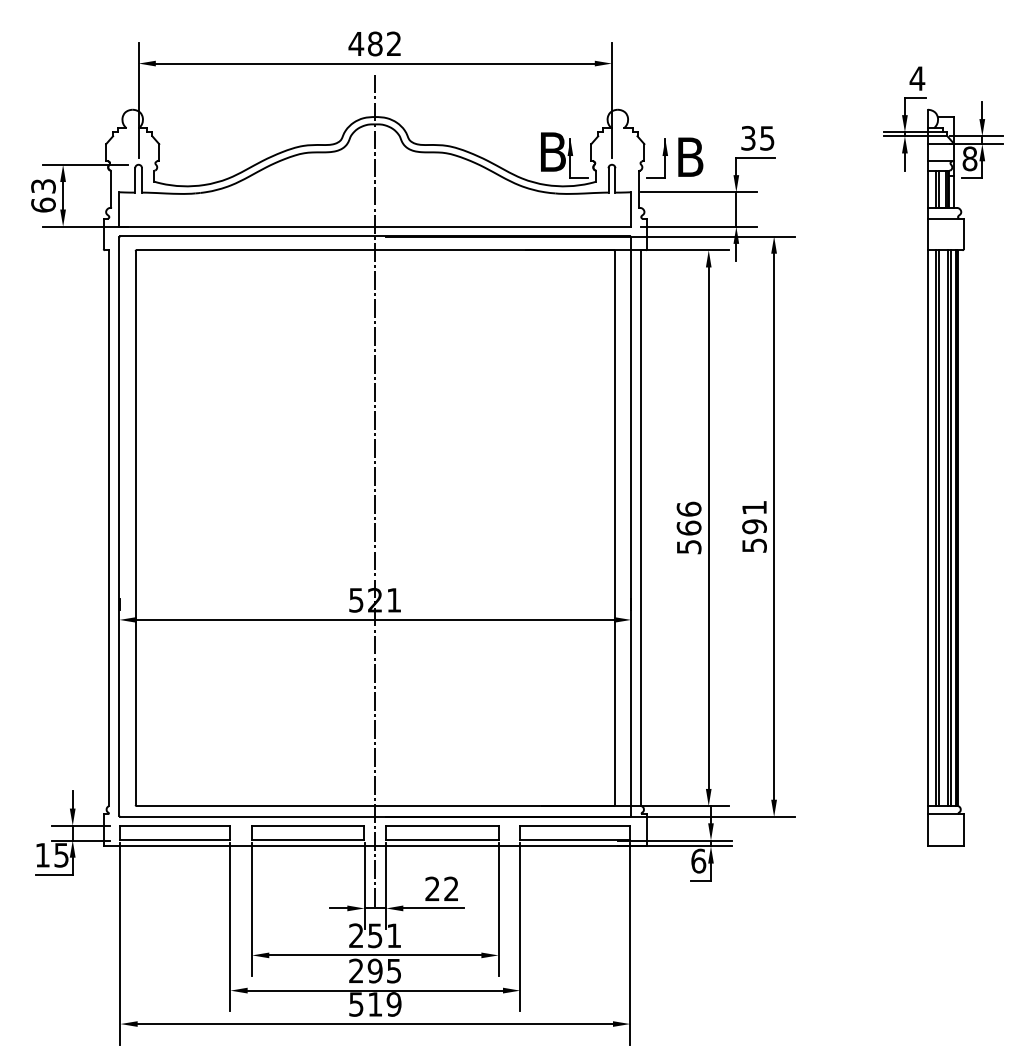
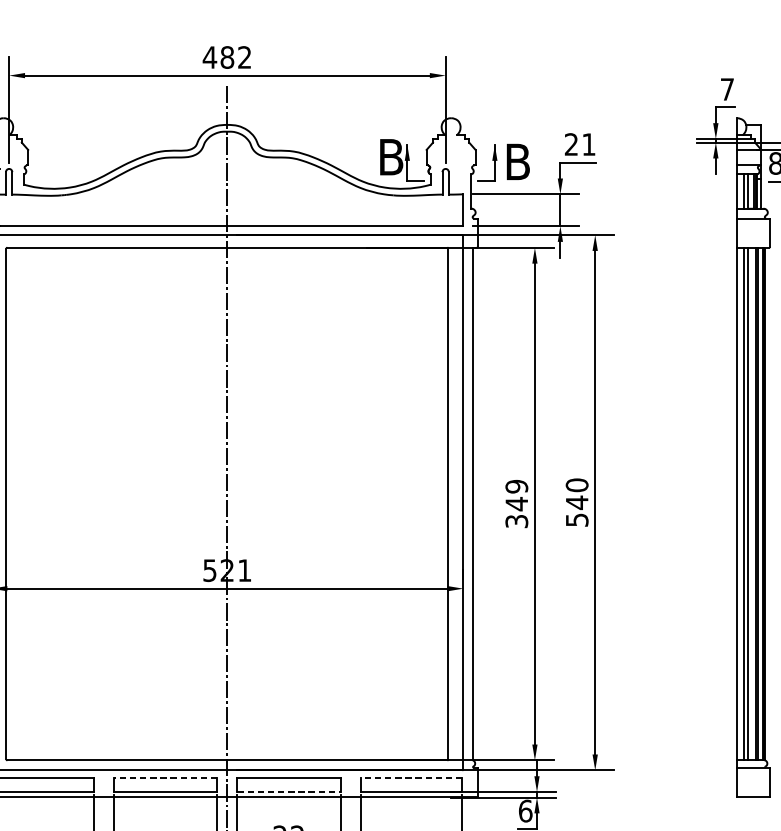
text: (917, 78) -> (727, 89), 4 -> 7
text: (757, 138) -> (579, 144), 35 -> 21
text: (754, 517) -> (577, 494), 591 -> 540
text: (688, 527) -> (516, 503), 566 -> 349
line: (307, 825) -> (164, 778), solid -> dashed
line: (575, 825) -> (412, 778), solid -> dashed
line: (442, 840) -> (289, 792), solid -> dashed

